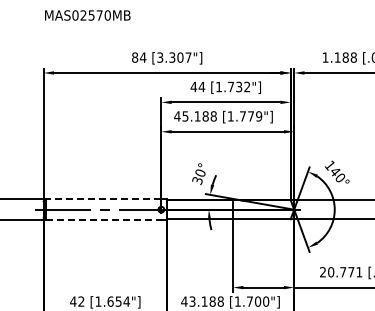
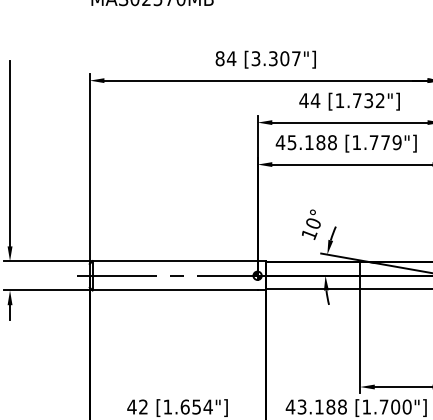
text: (197, 180) -> (309, 234), 30° -> 10°
line: (103, 199) -> (175, 261), dashed -> solid
line: (103, 219) -> (175, 289), dashed -> solid

